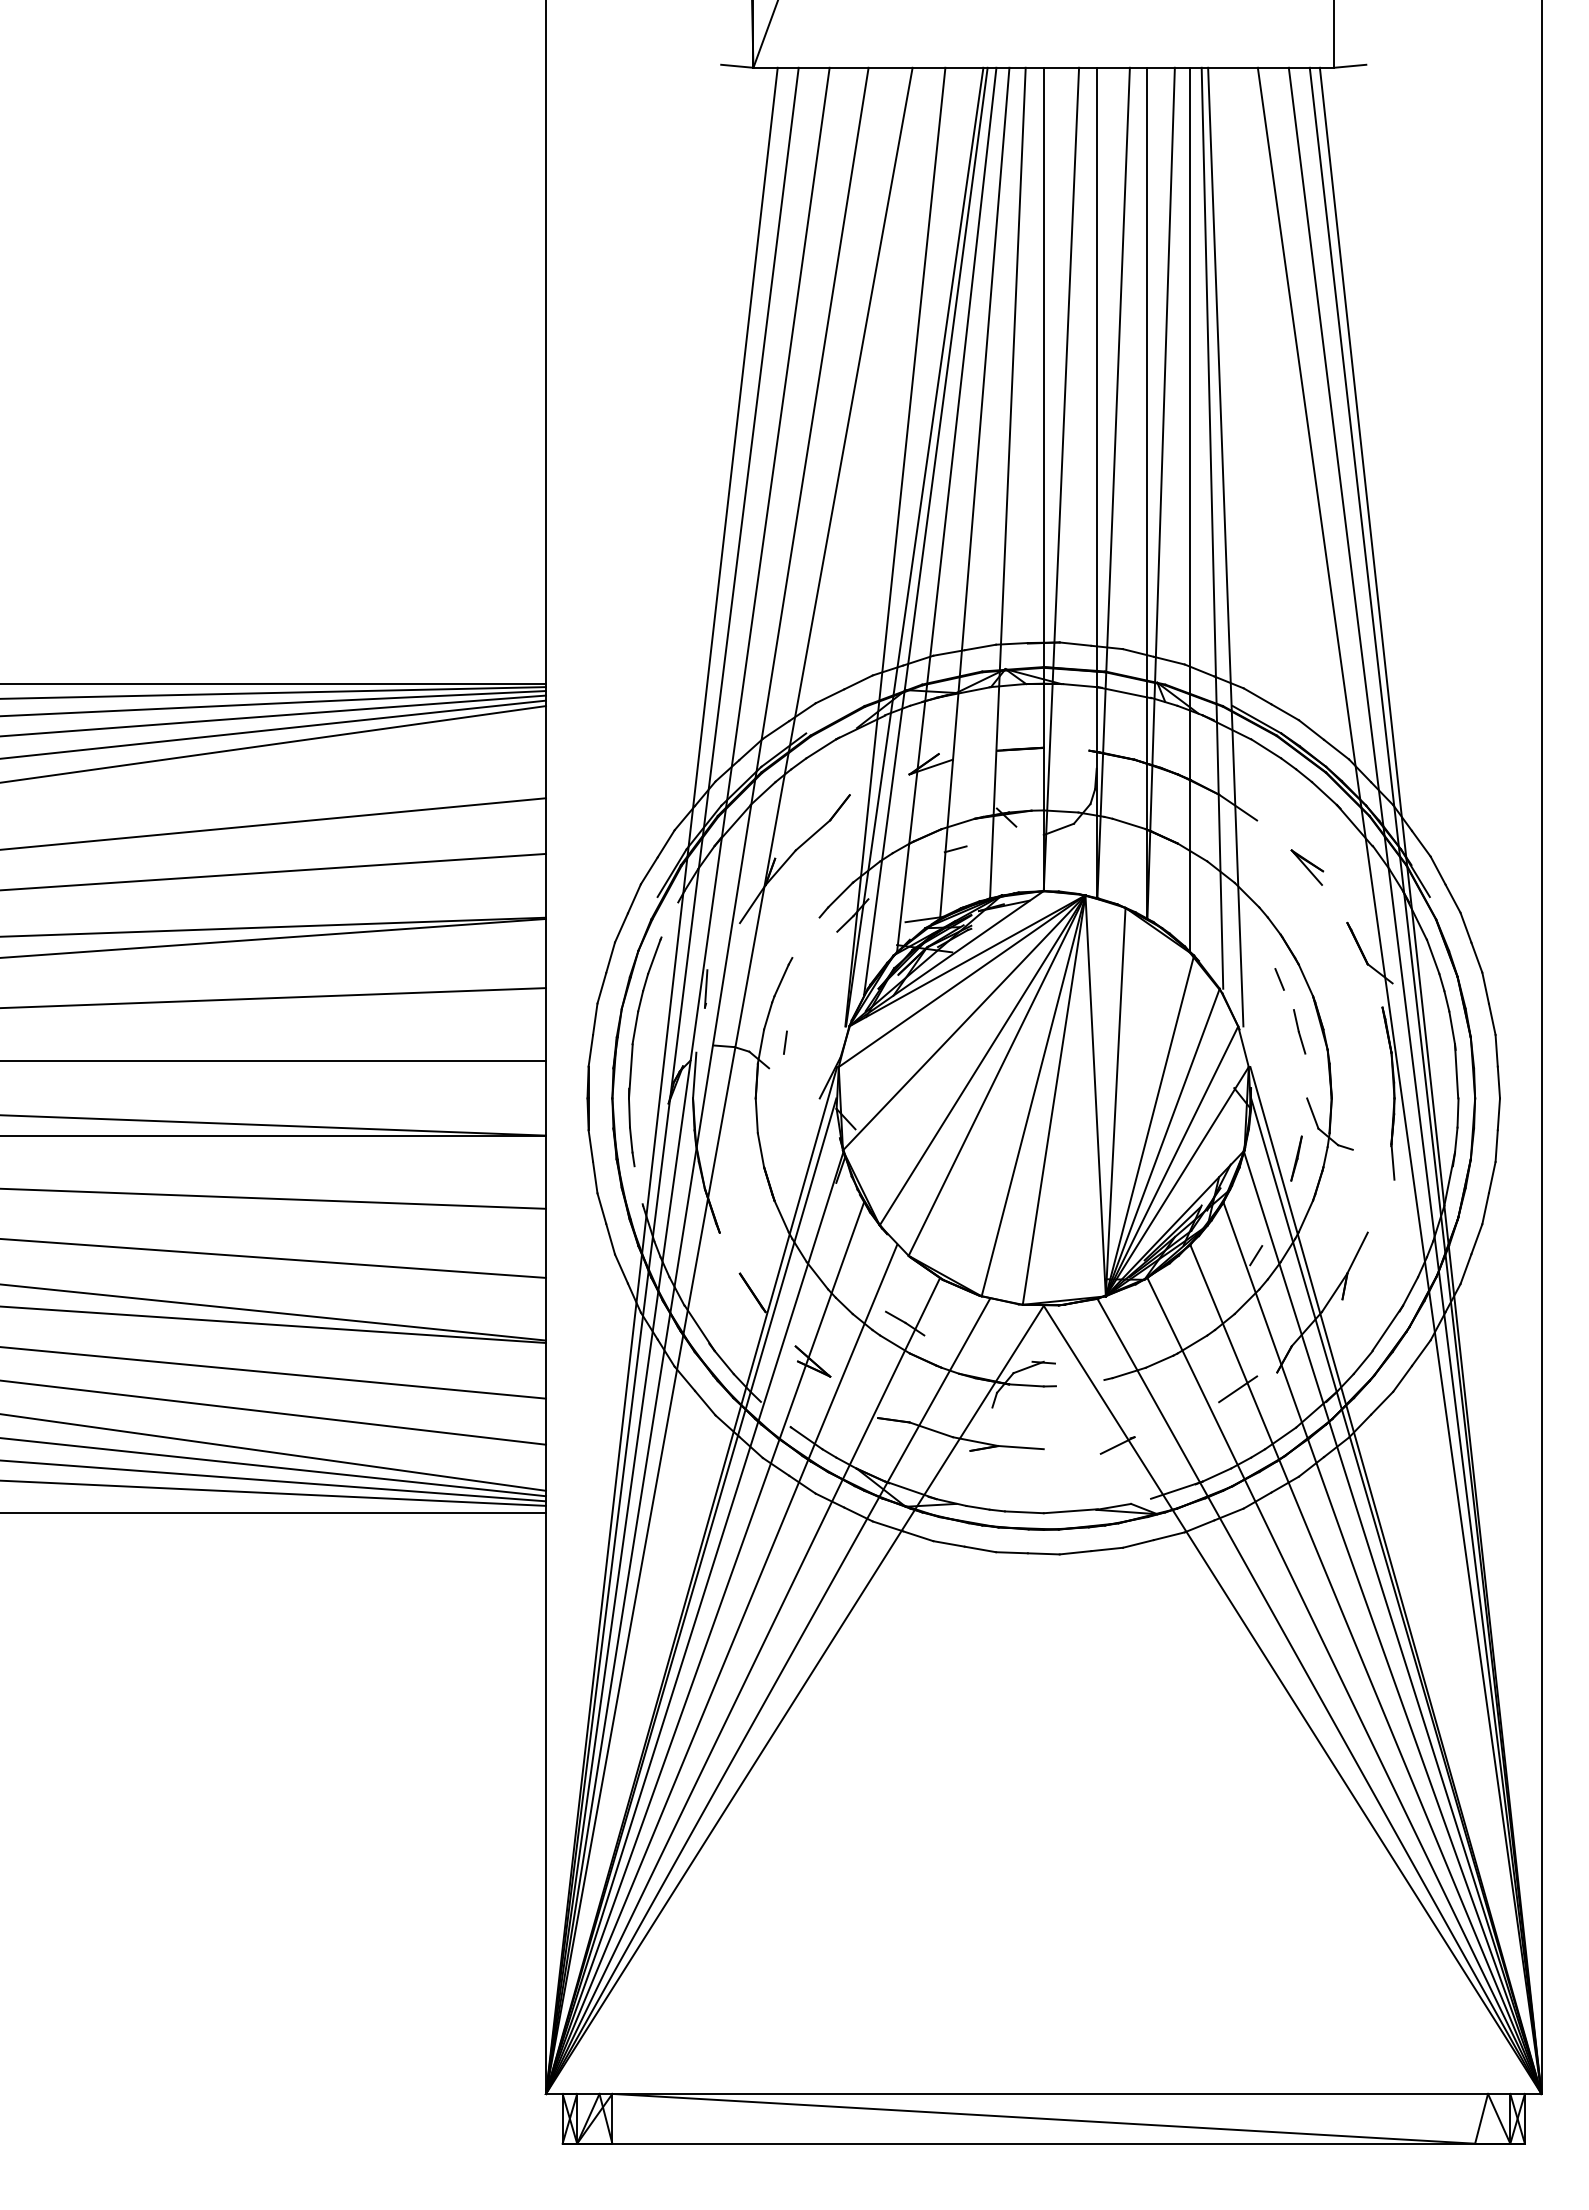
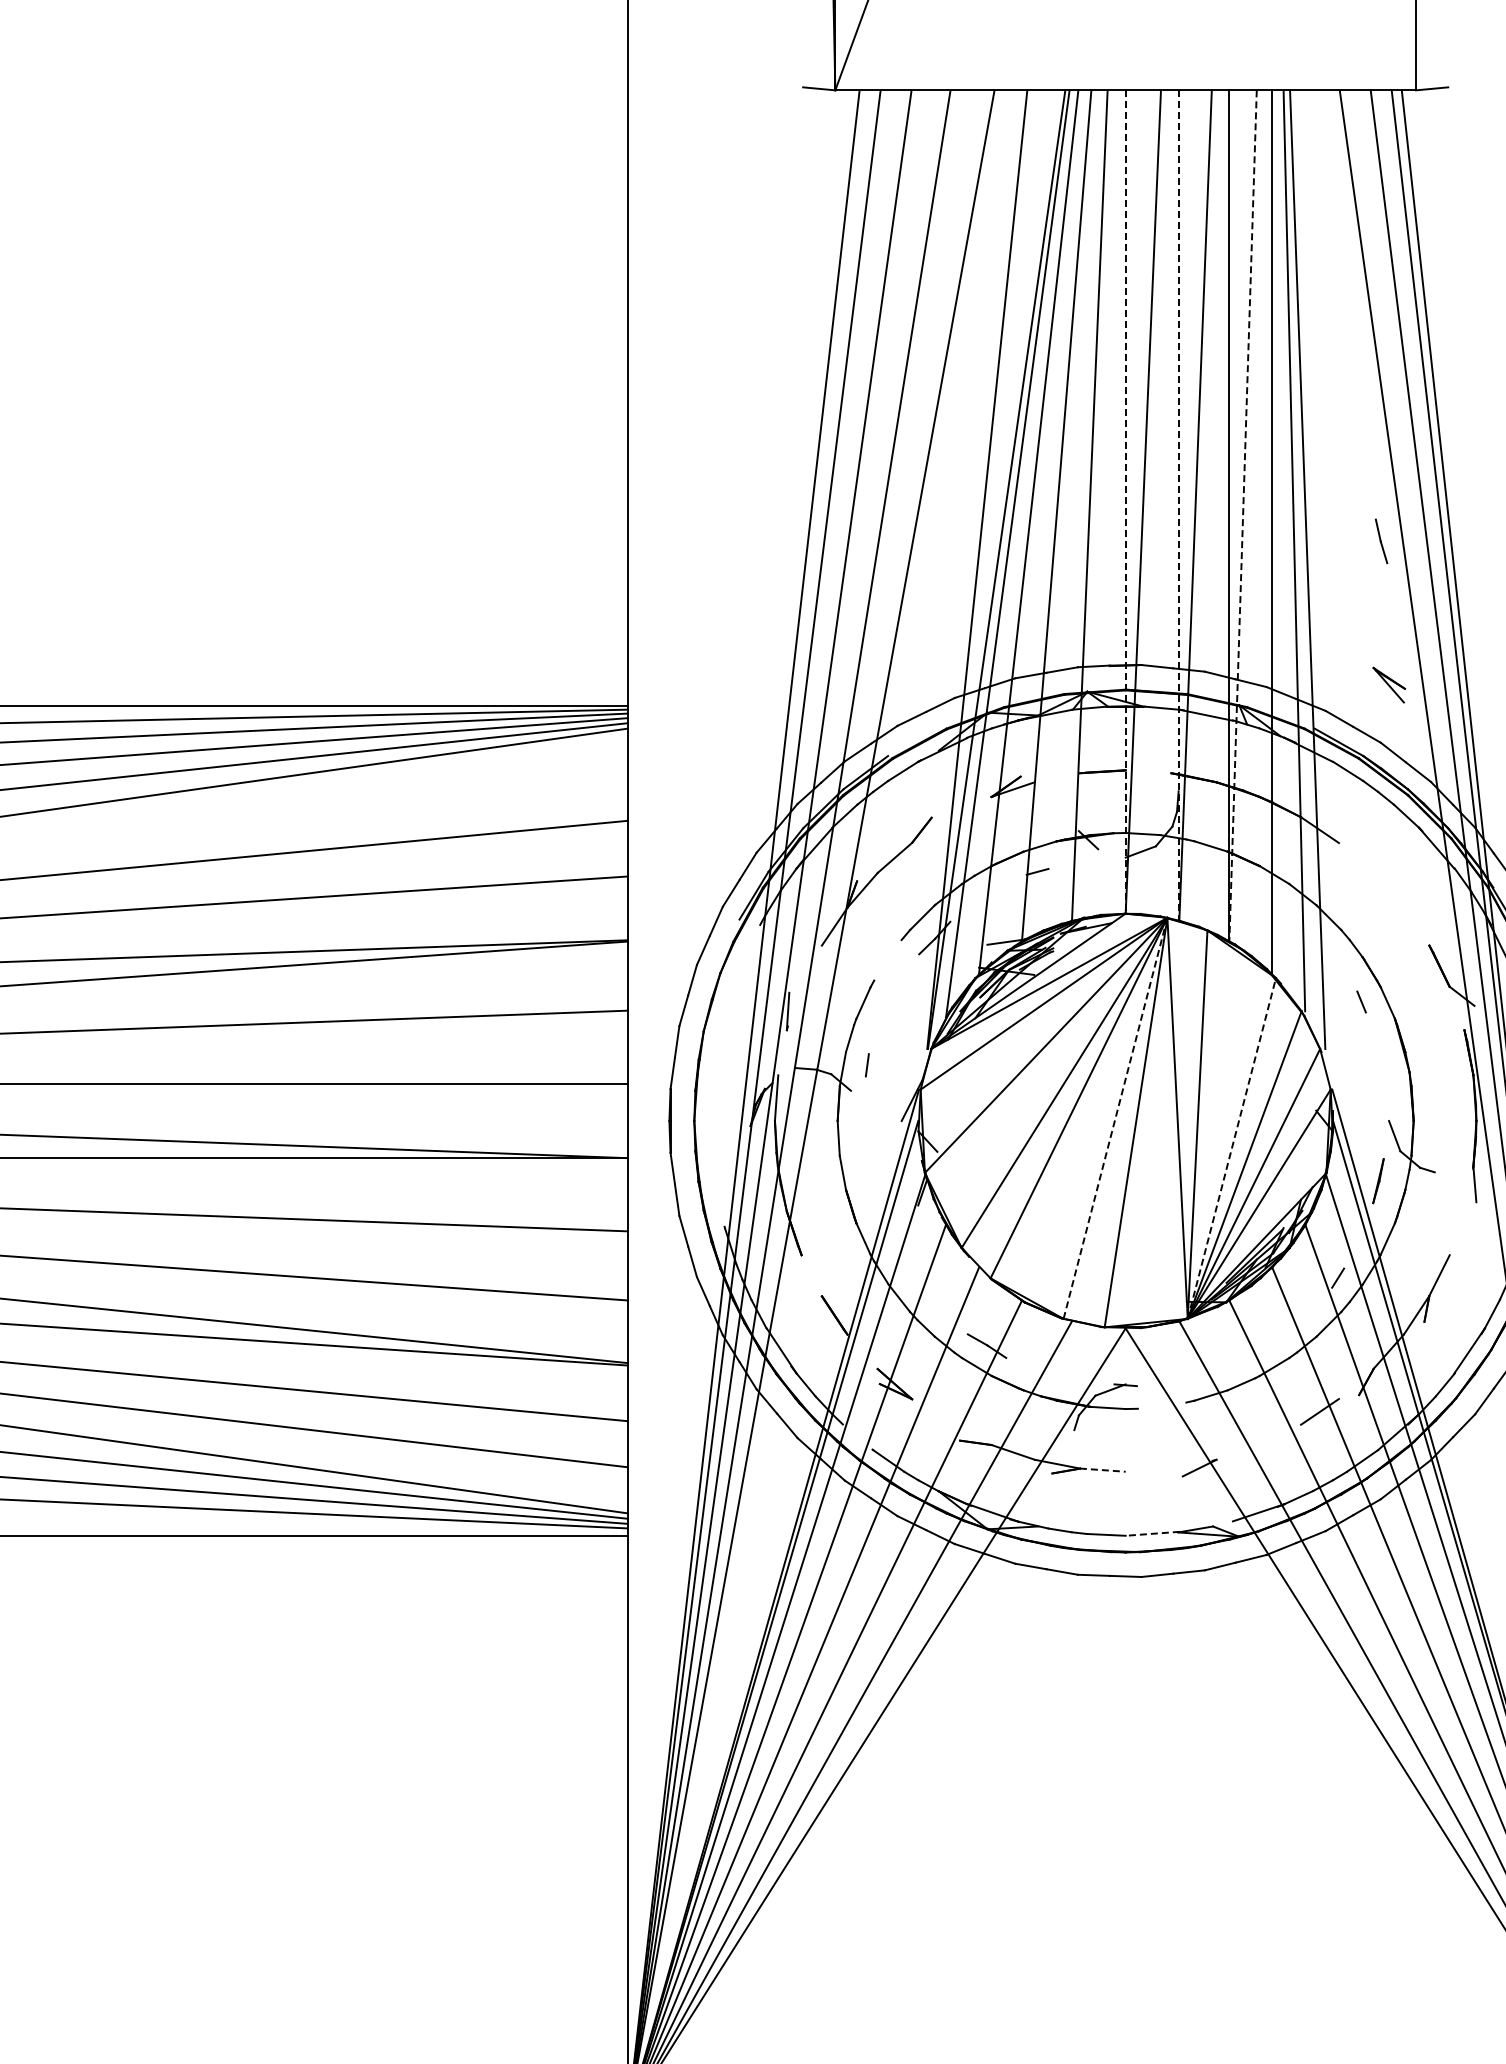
line: (1043, 479) -> (1125, 502), solid -> dashed
line: (1097, 483) -> (1179, 506), solid -> dashed
line: (1161, 493) -> (1243, 516), solid -> dashed
part: (1307, 867) -> (1389, 685), moved
line: (1299, 1031) -> (1381, 541), moved
part: (633, 1051) -> (715, 1074), removed
line: (1033, 1095) -> (1115, 1118), solid -> dashed
line: (1150, 1125) -> (1232, 1148), solid -> dashed
line: (1020, 1447) -> (1102, 1470), solid -> dashed
line: (1070, 1511) -> (1152, 1534), solid -> dashed

